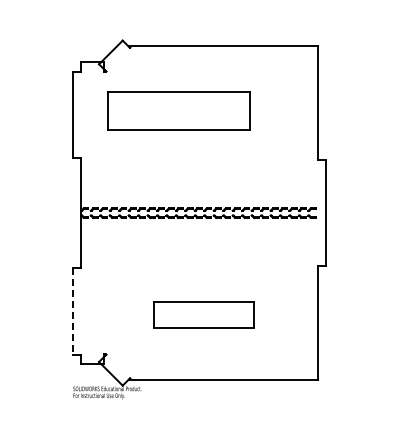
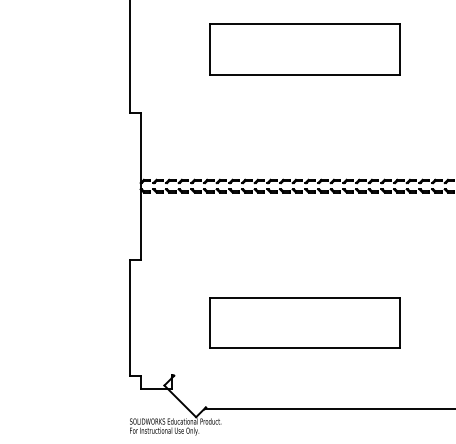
part: (178, 110) -> (304, 48), moved
line: (73, 311) -> (130, 317), dashed -> solid
part: (203, 314) -> (304, 321), size x1.43

